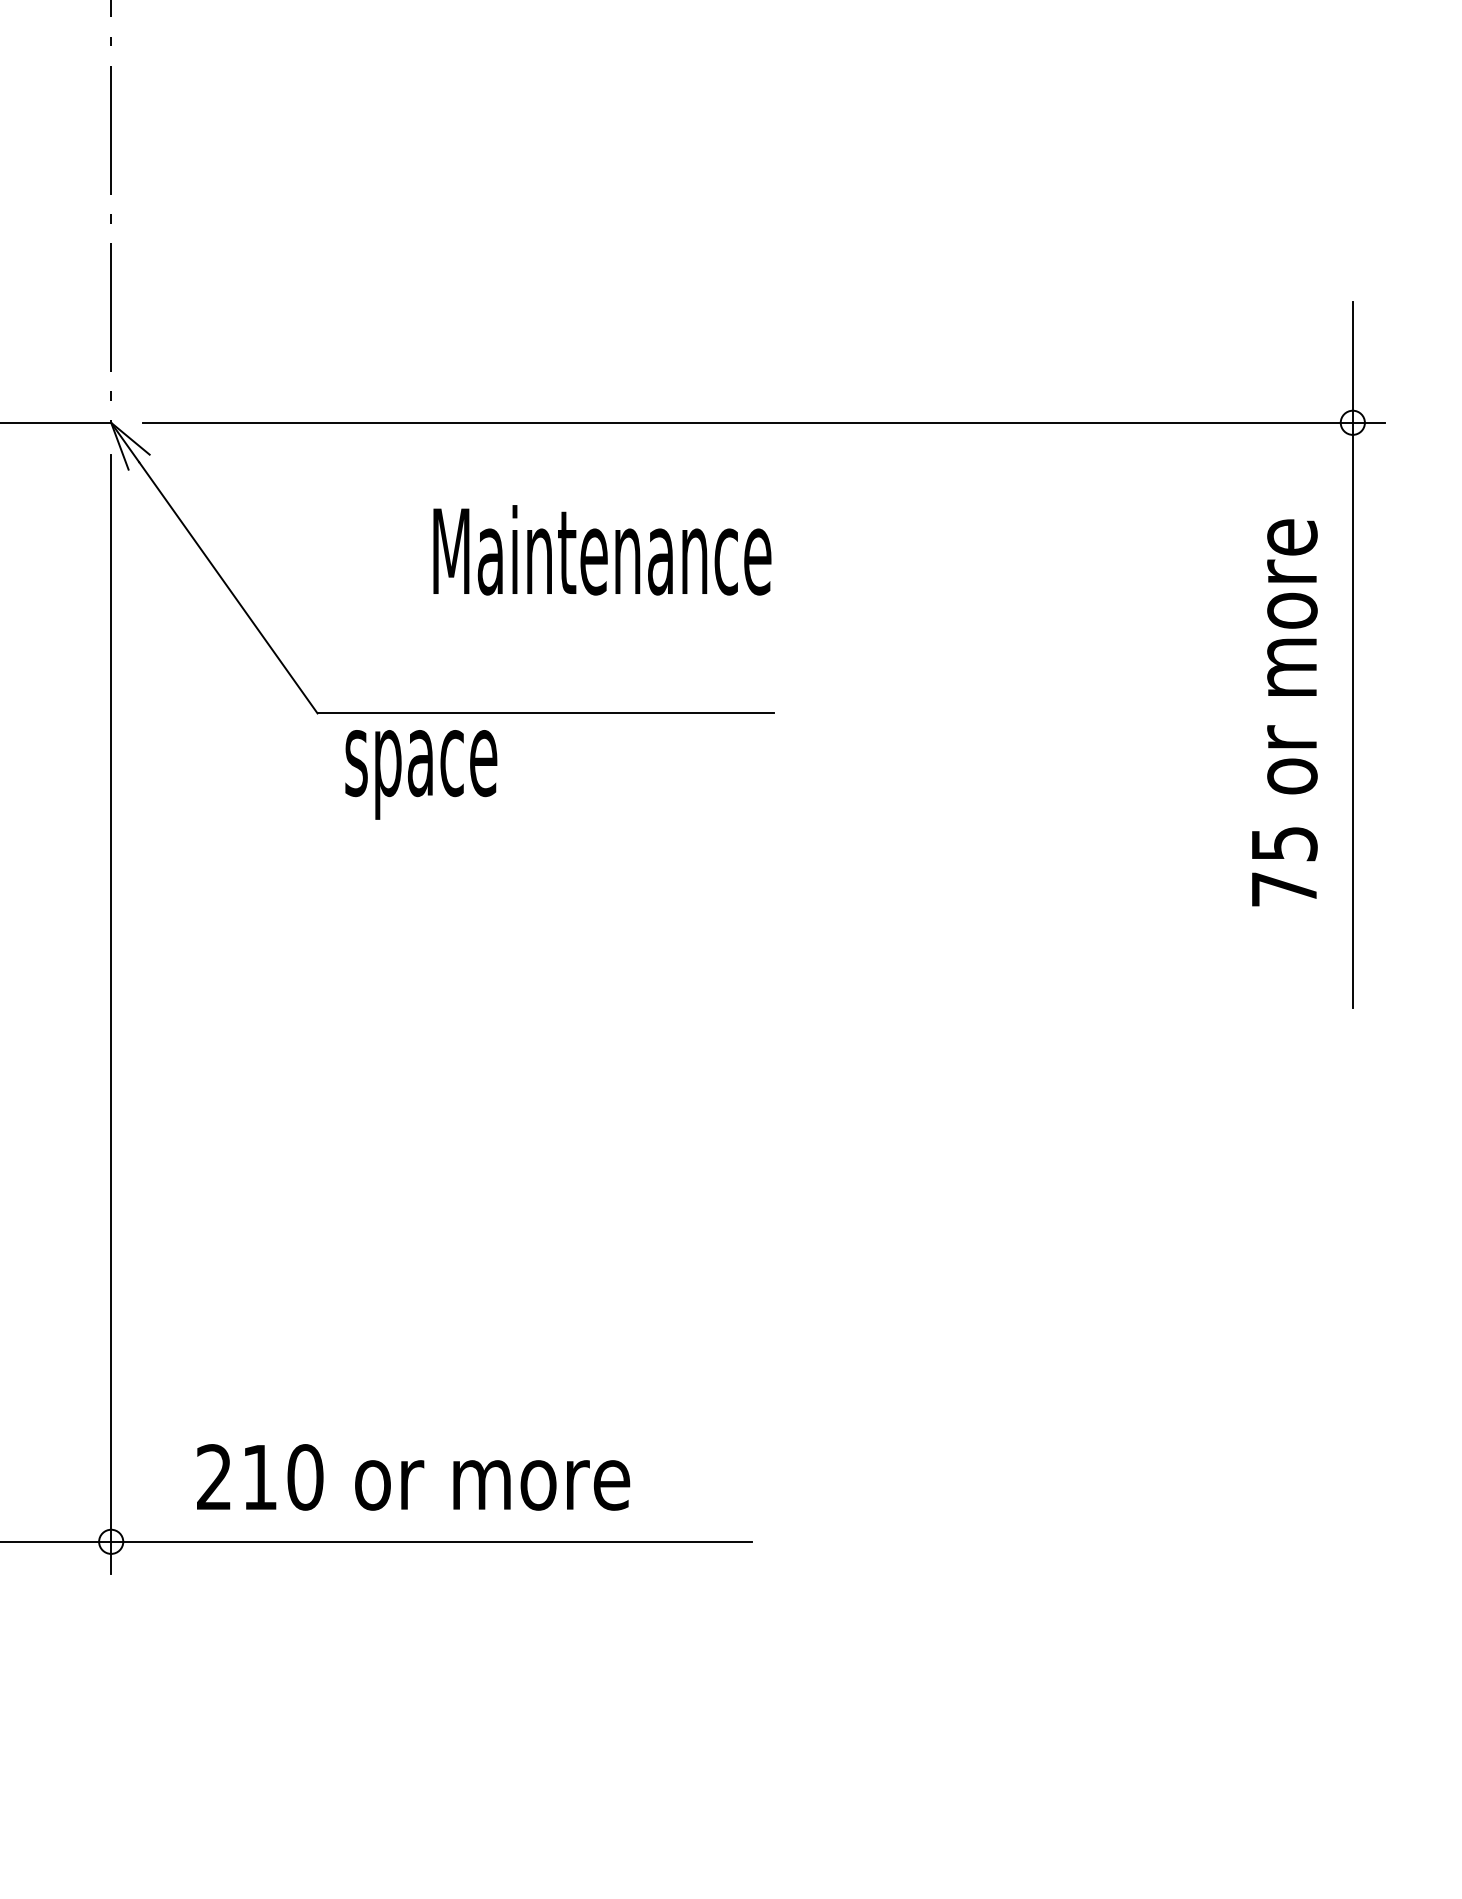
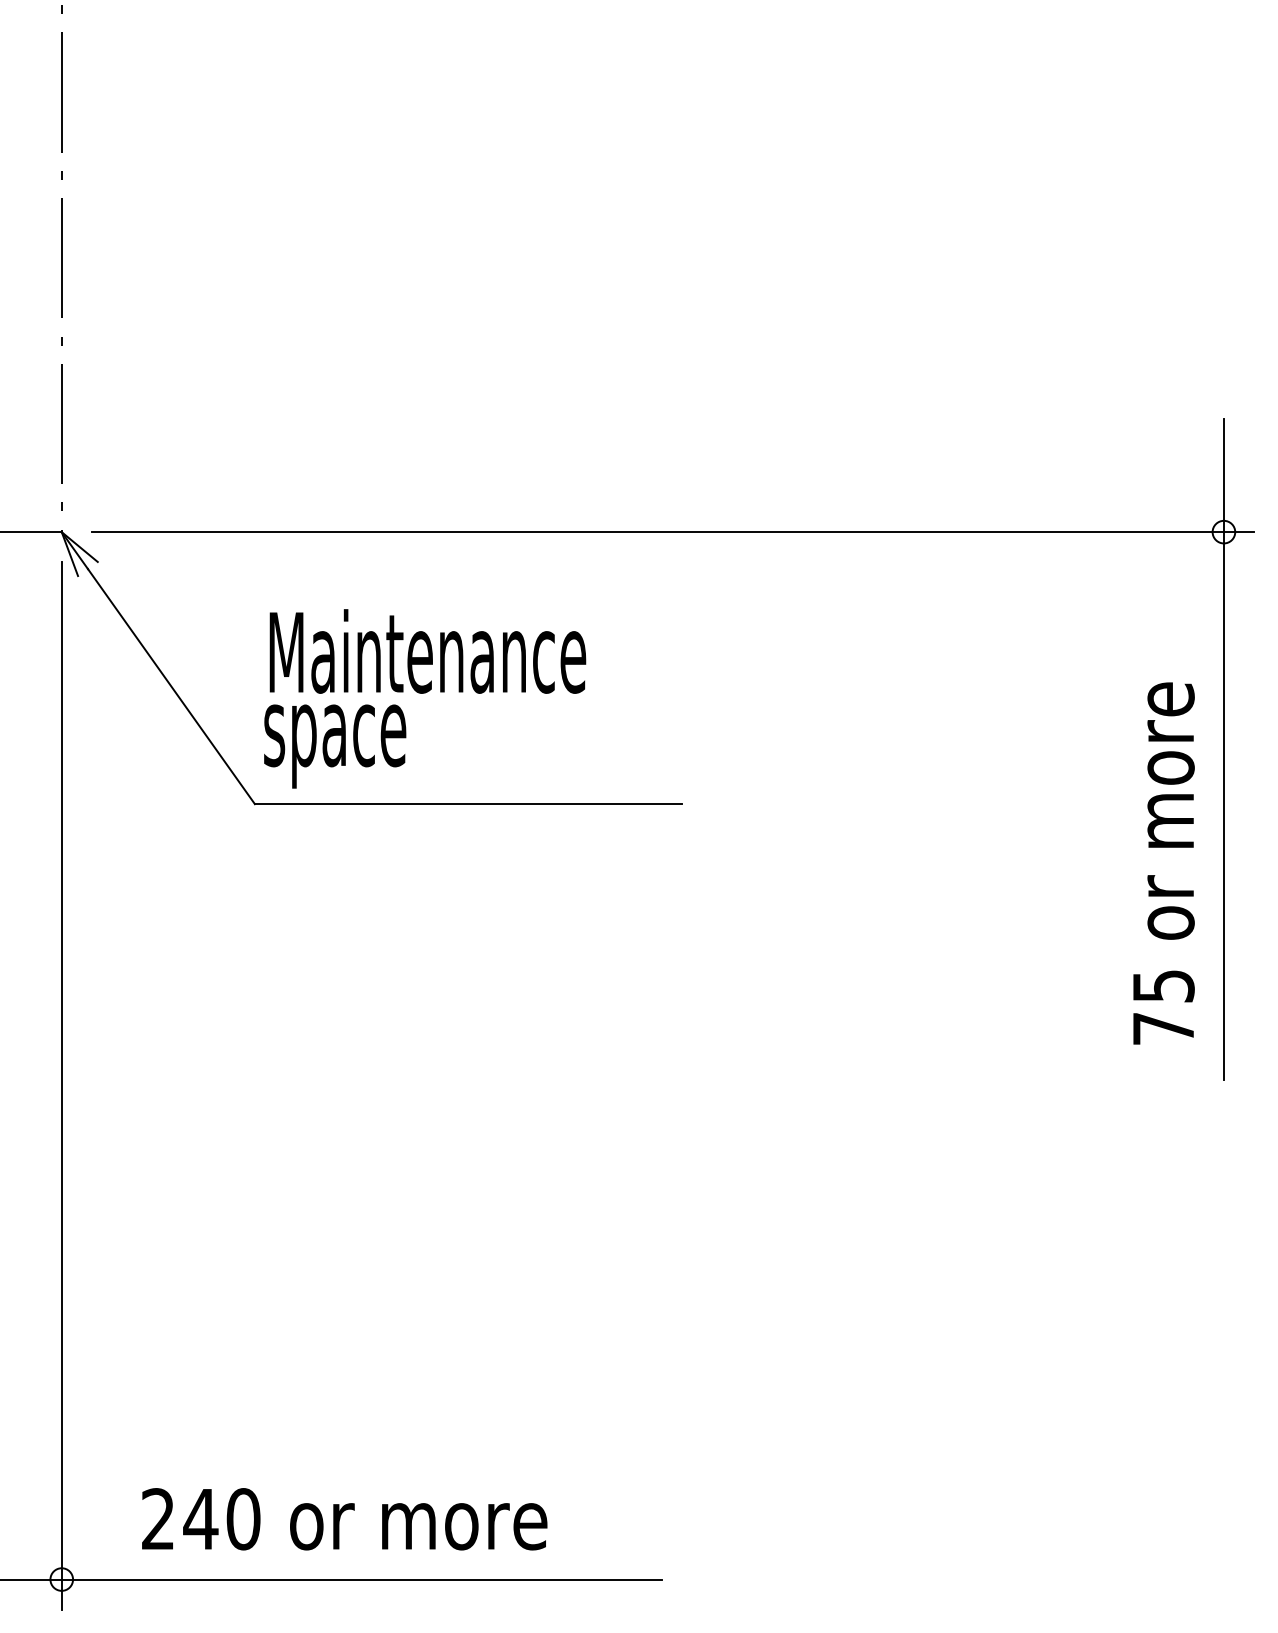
text: (602, 550) -> (428, 651), moved
text: (1284, 712) -> (1163, 863), moved
text: (421, 774) -> (335, 746), moved
text: (259, 1477) -> (200, 1519), 210 -> 240

